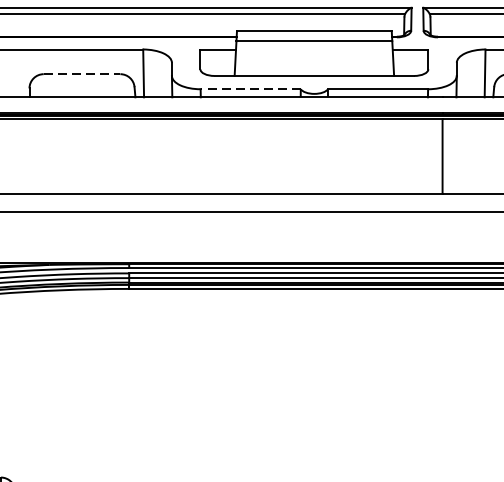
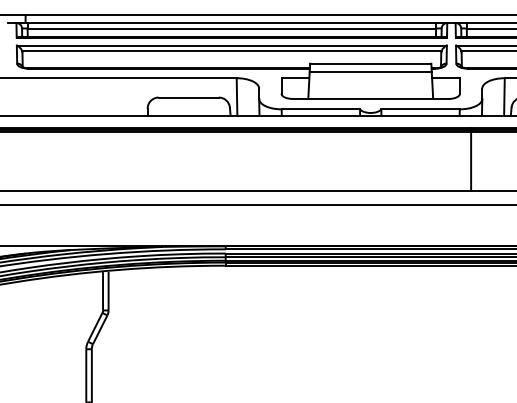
line: (82, 74) -> (189, 97), dashed -> solid
line: (250, 89) -> (320, 109), dashed -> solid

